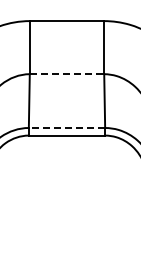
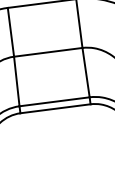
line: (67, 74) -> (48, 52), dashed -> solid
line: (66, 128) -> (54, 102), dashed -> solid

